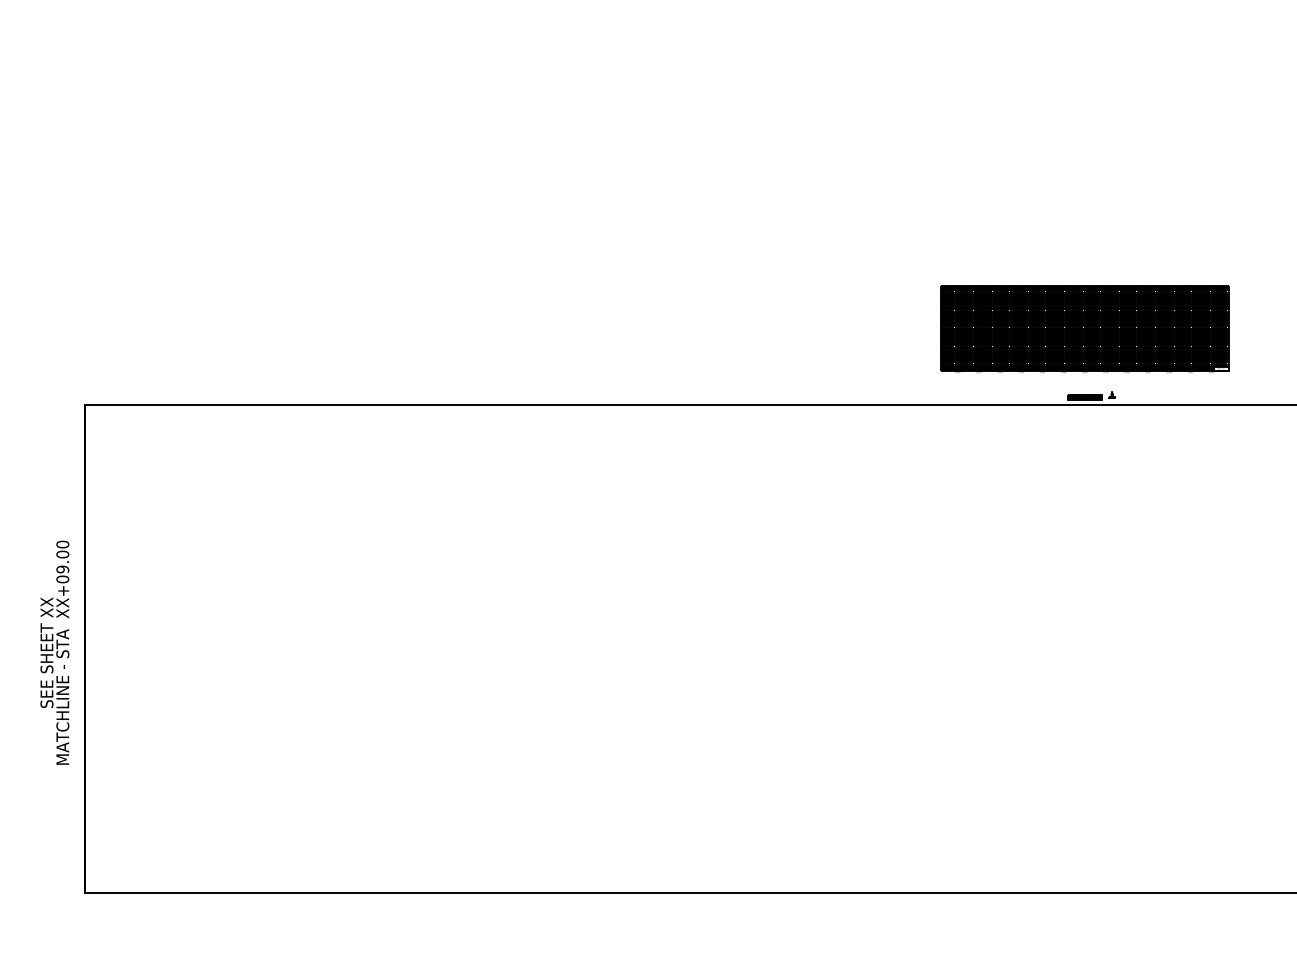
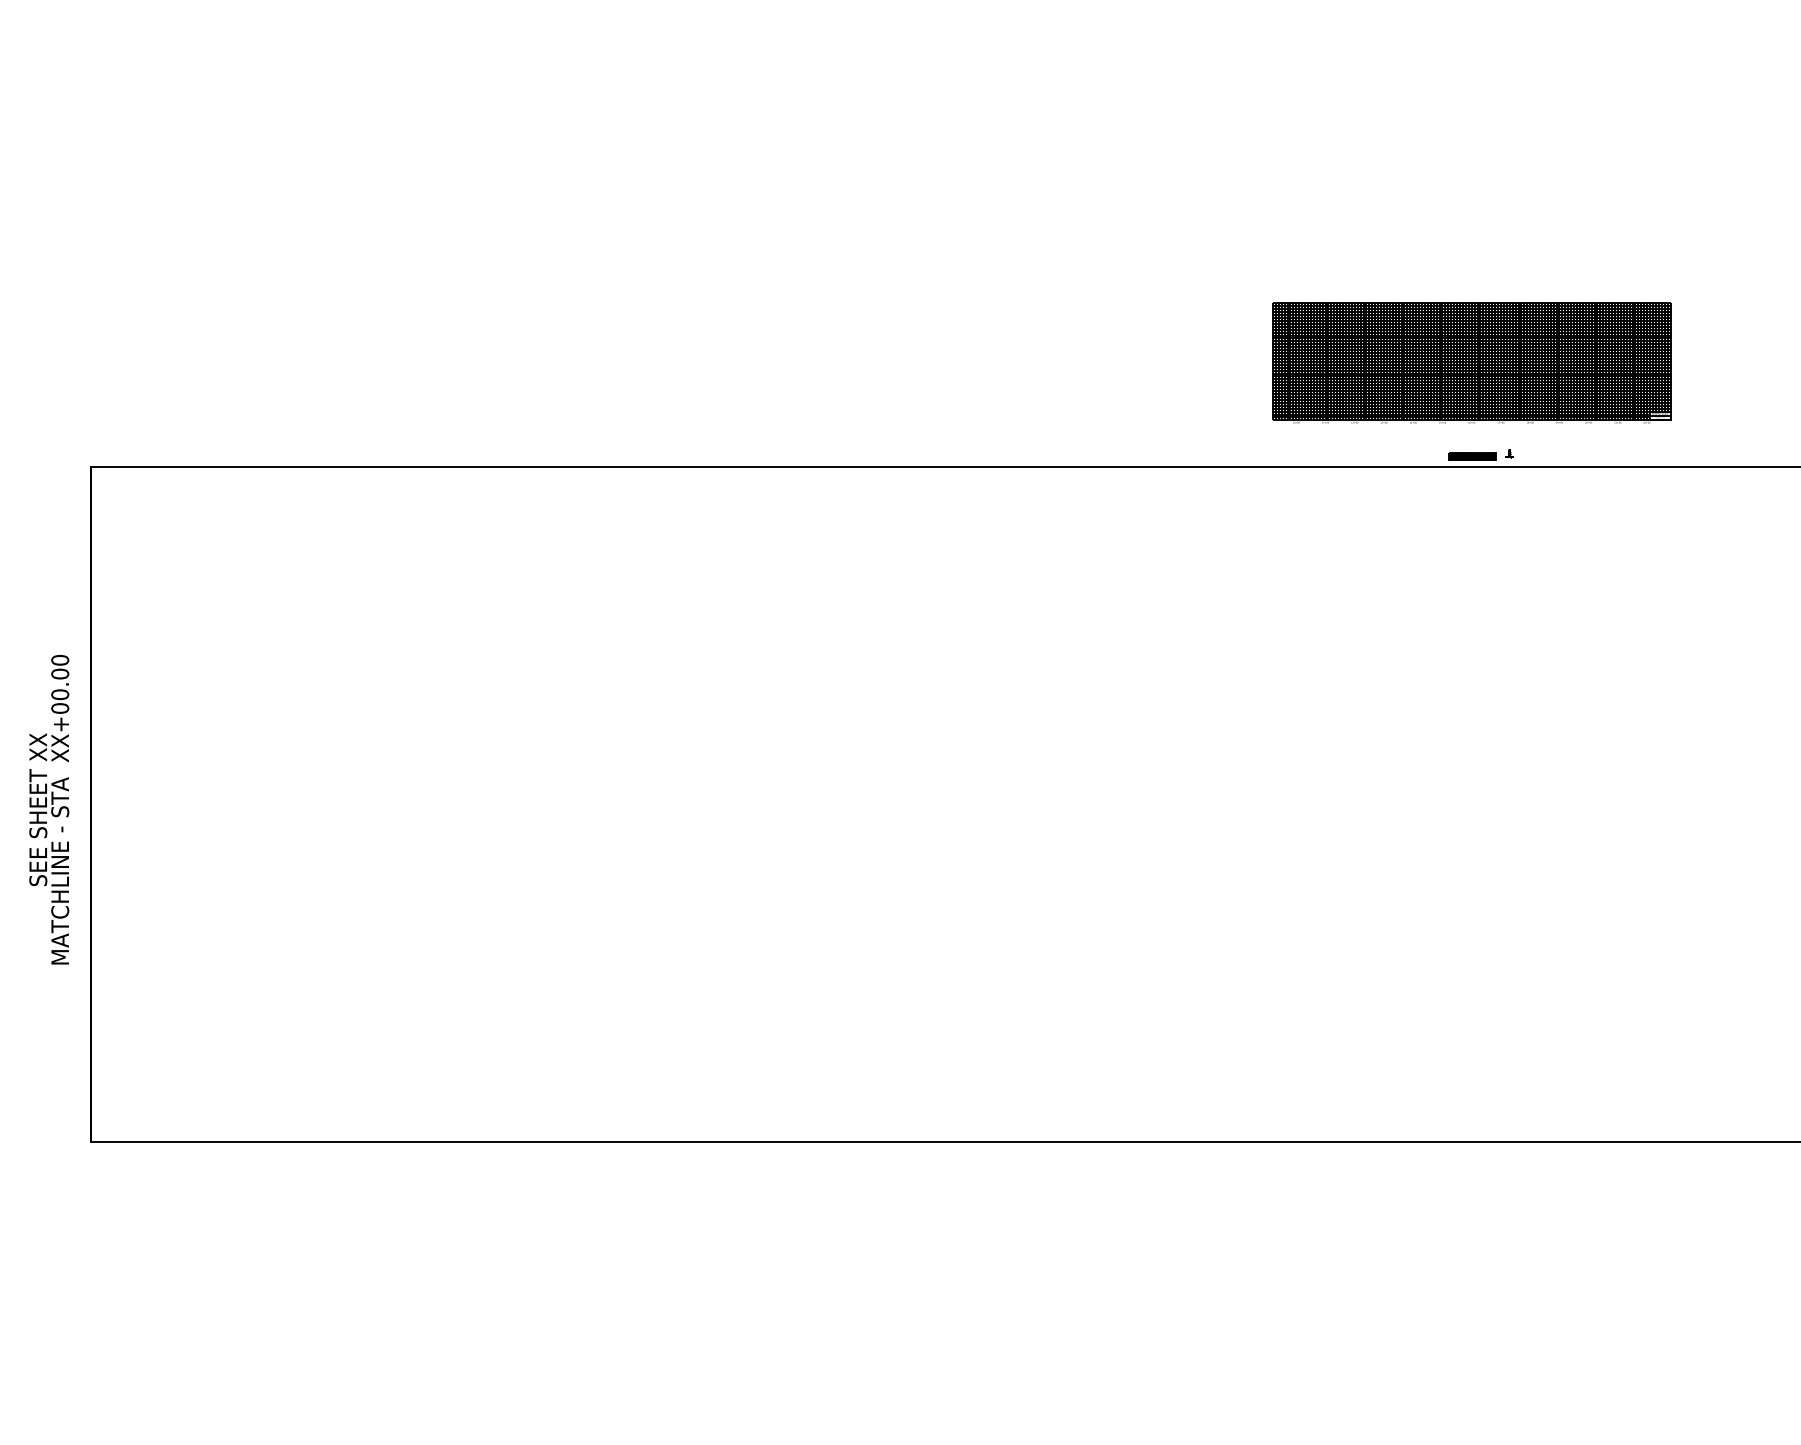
text: (63, 569) -> (60, 694), XX+09.00 -> XX+00.00

